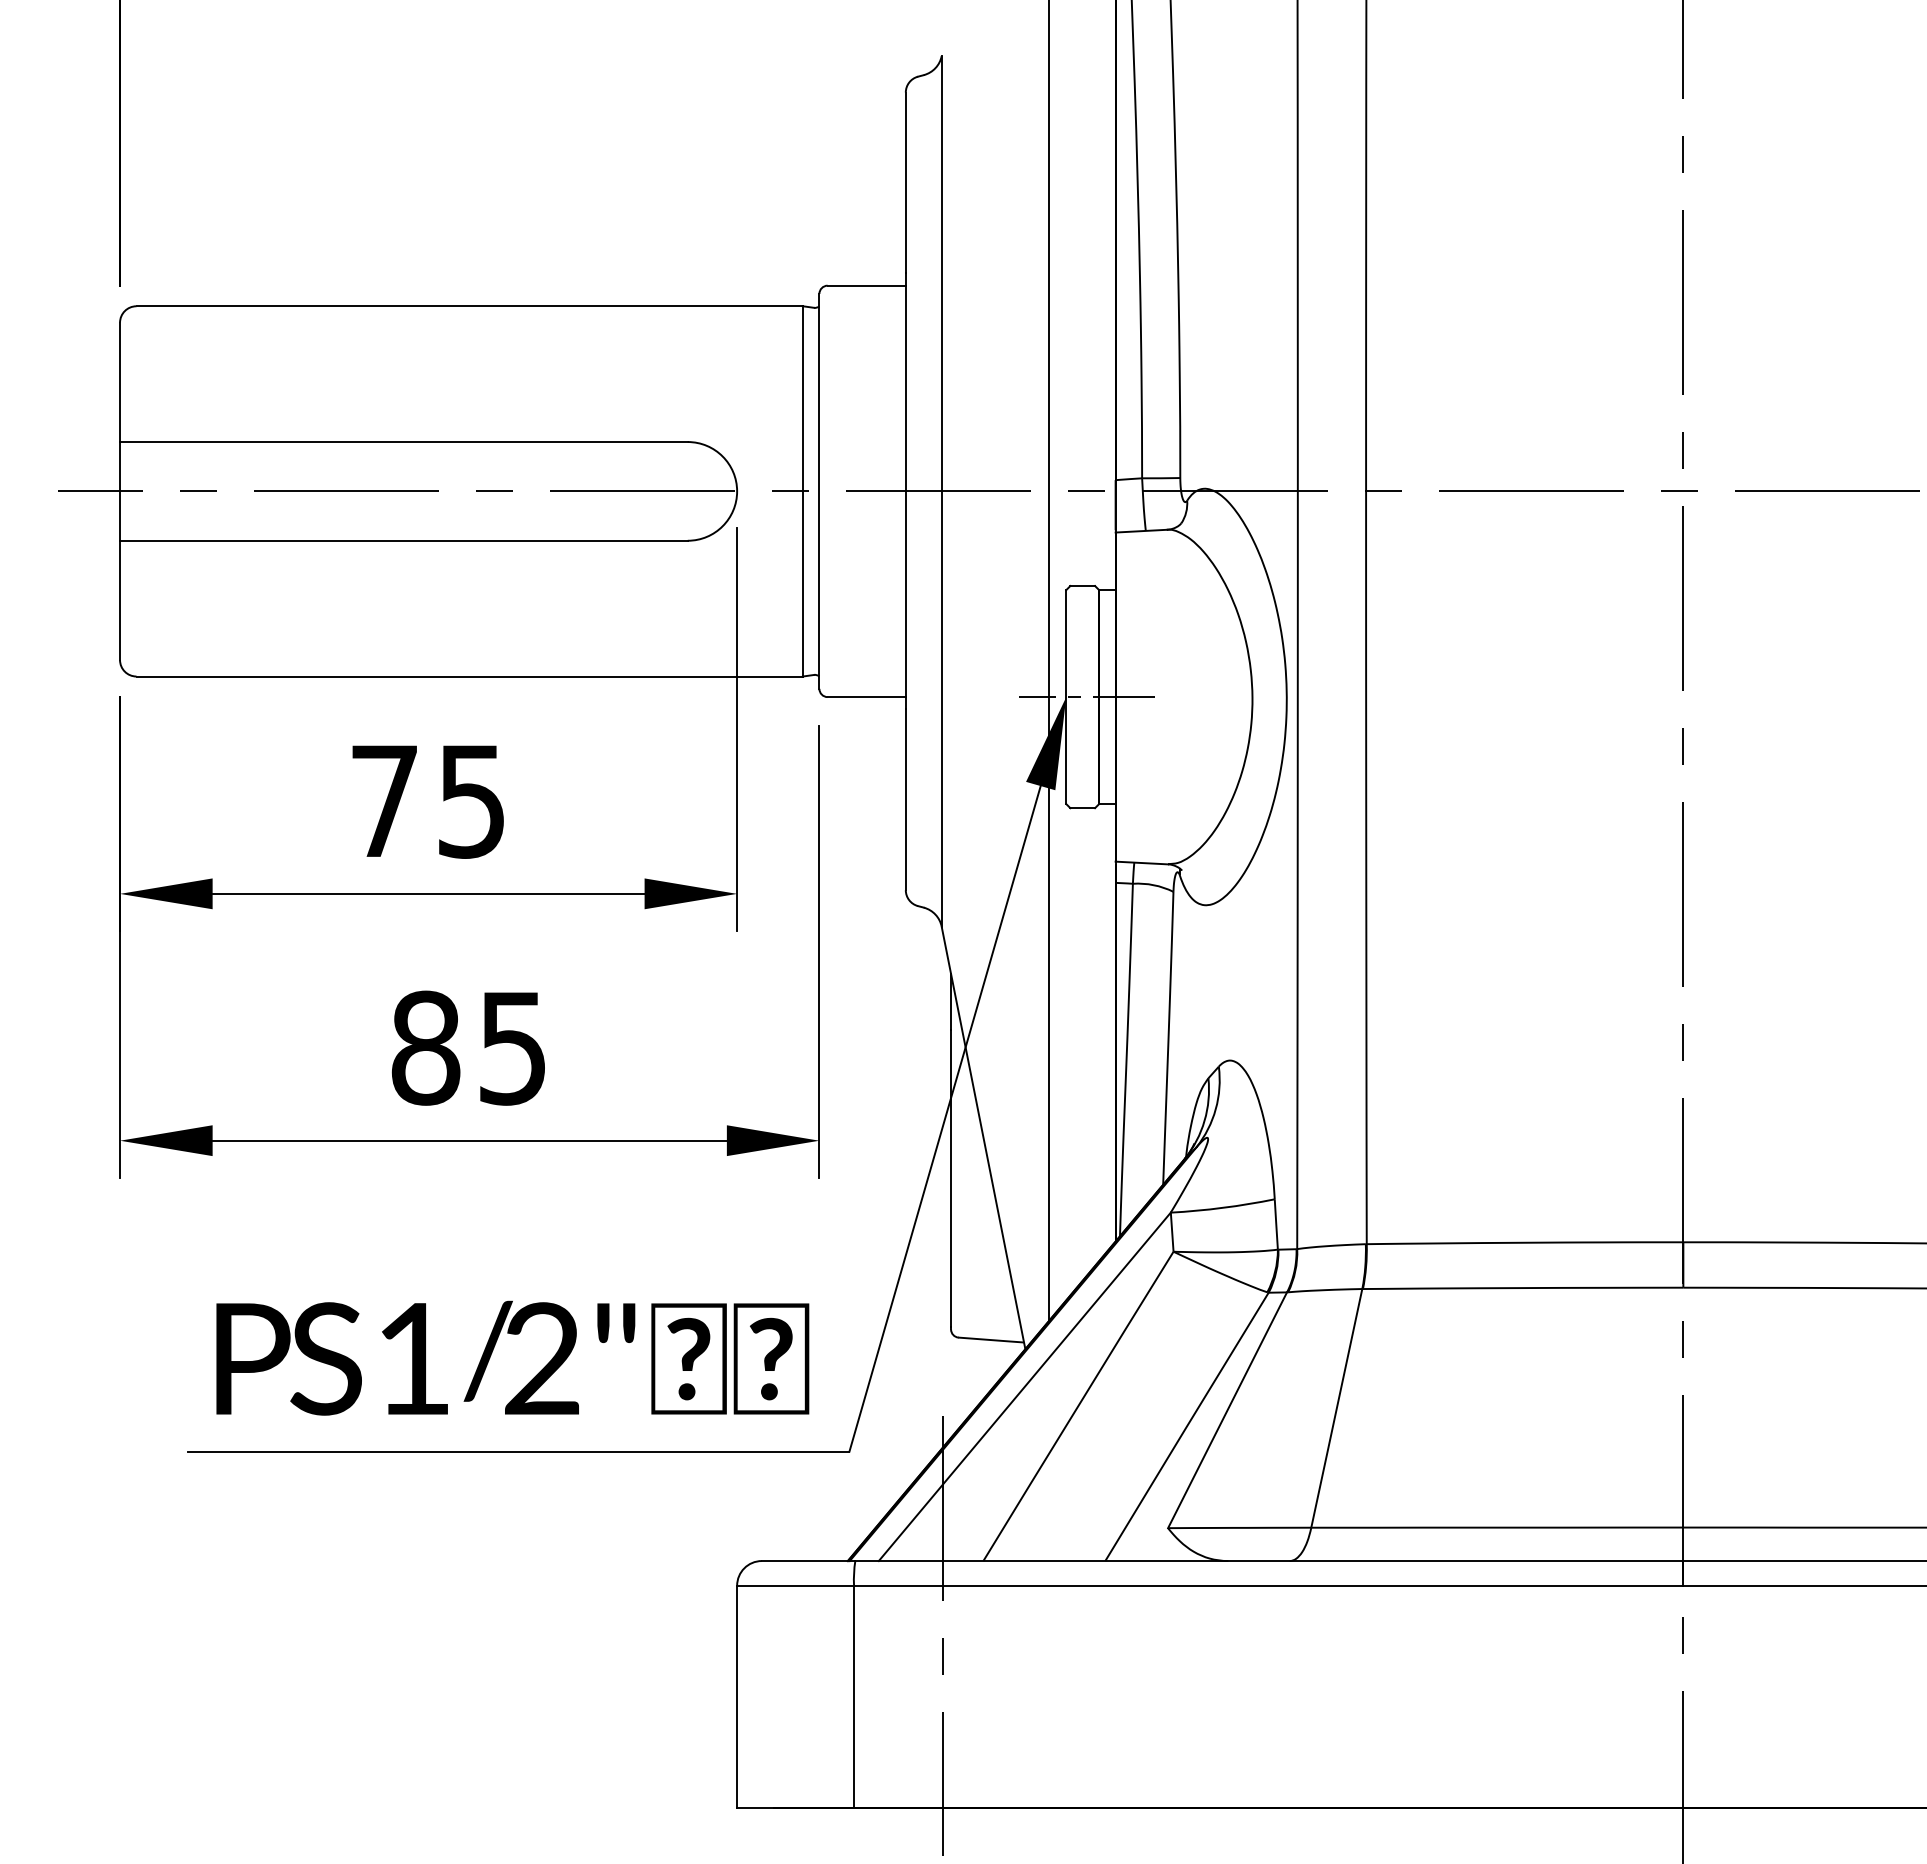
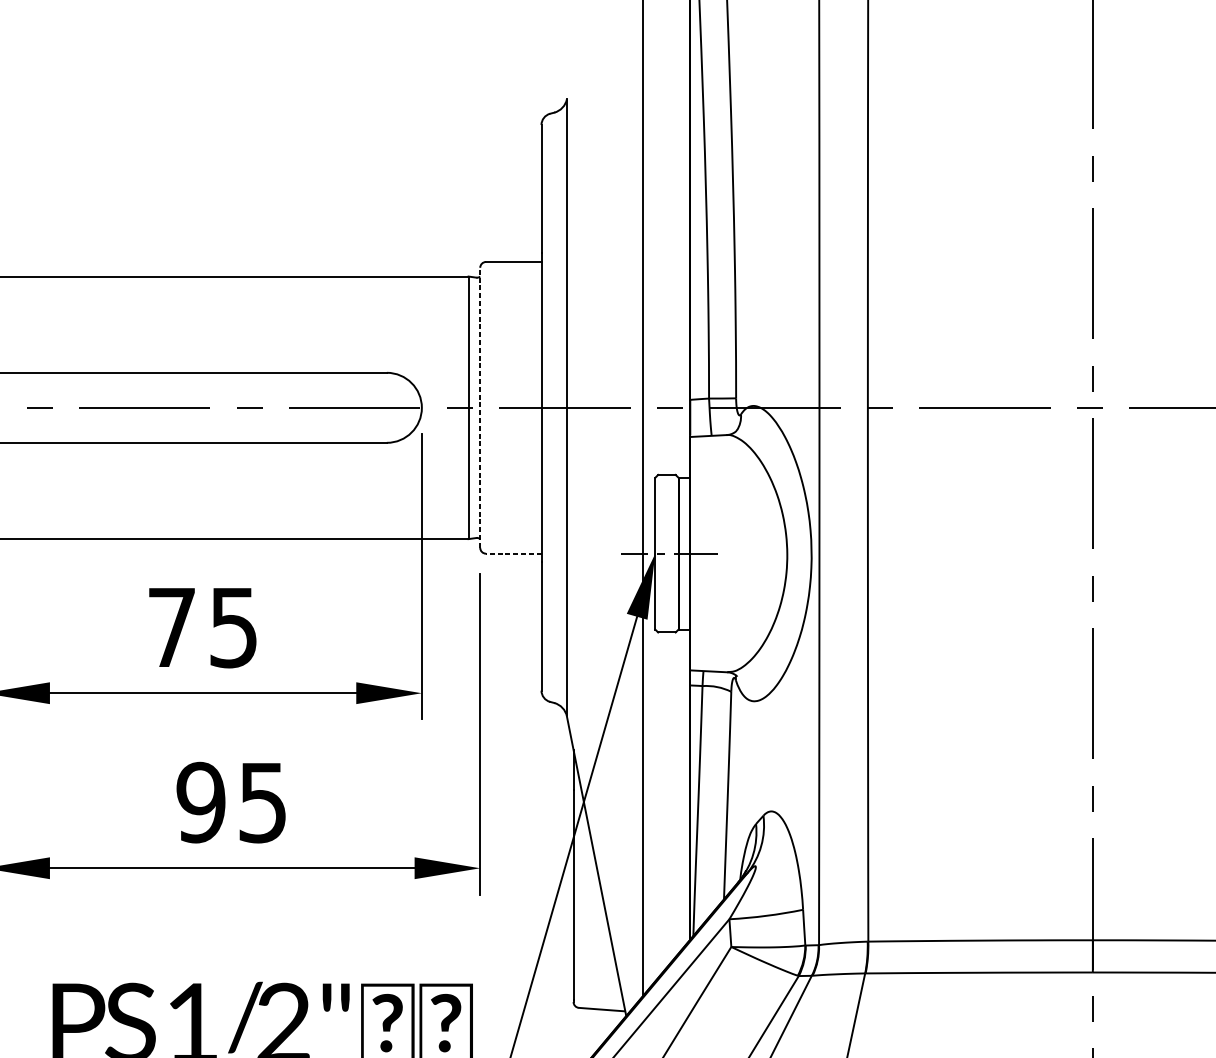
line: (819, 490) -> (480, 407), solid -> dashed
line: (866, 697) -> (513, 553), solid -> dashed
text: (425, 1047) -> (200, 802), 85 -> 95

